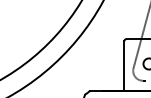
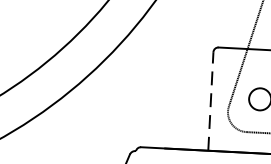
line: (124, 66) -> (211, 101), solid -> dashed

